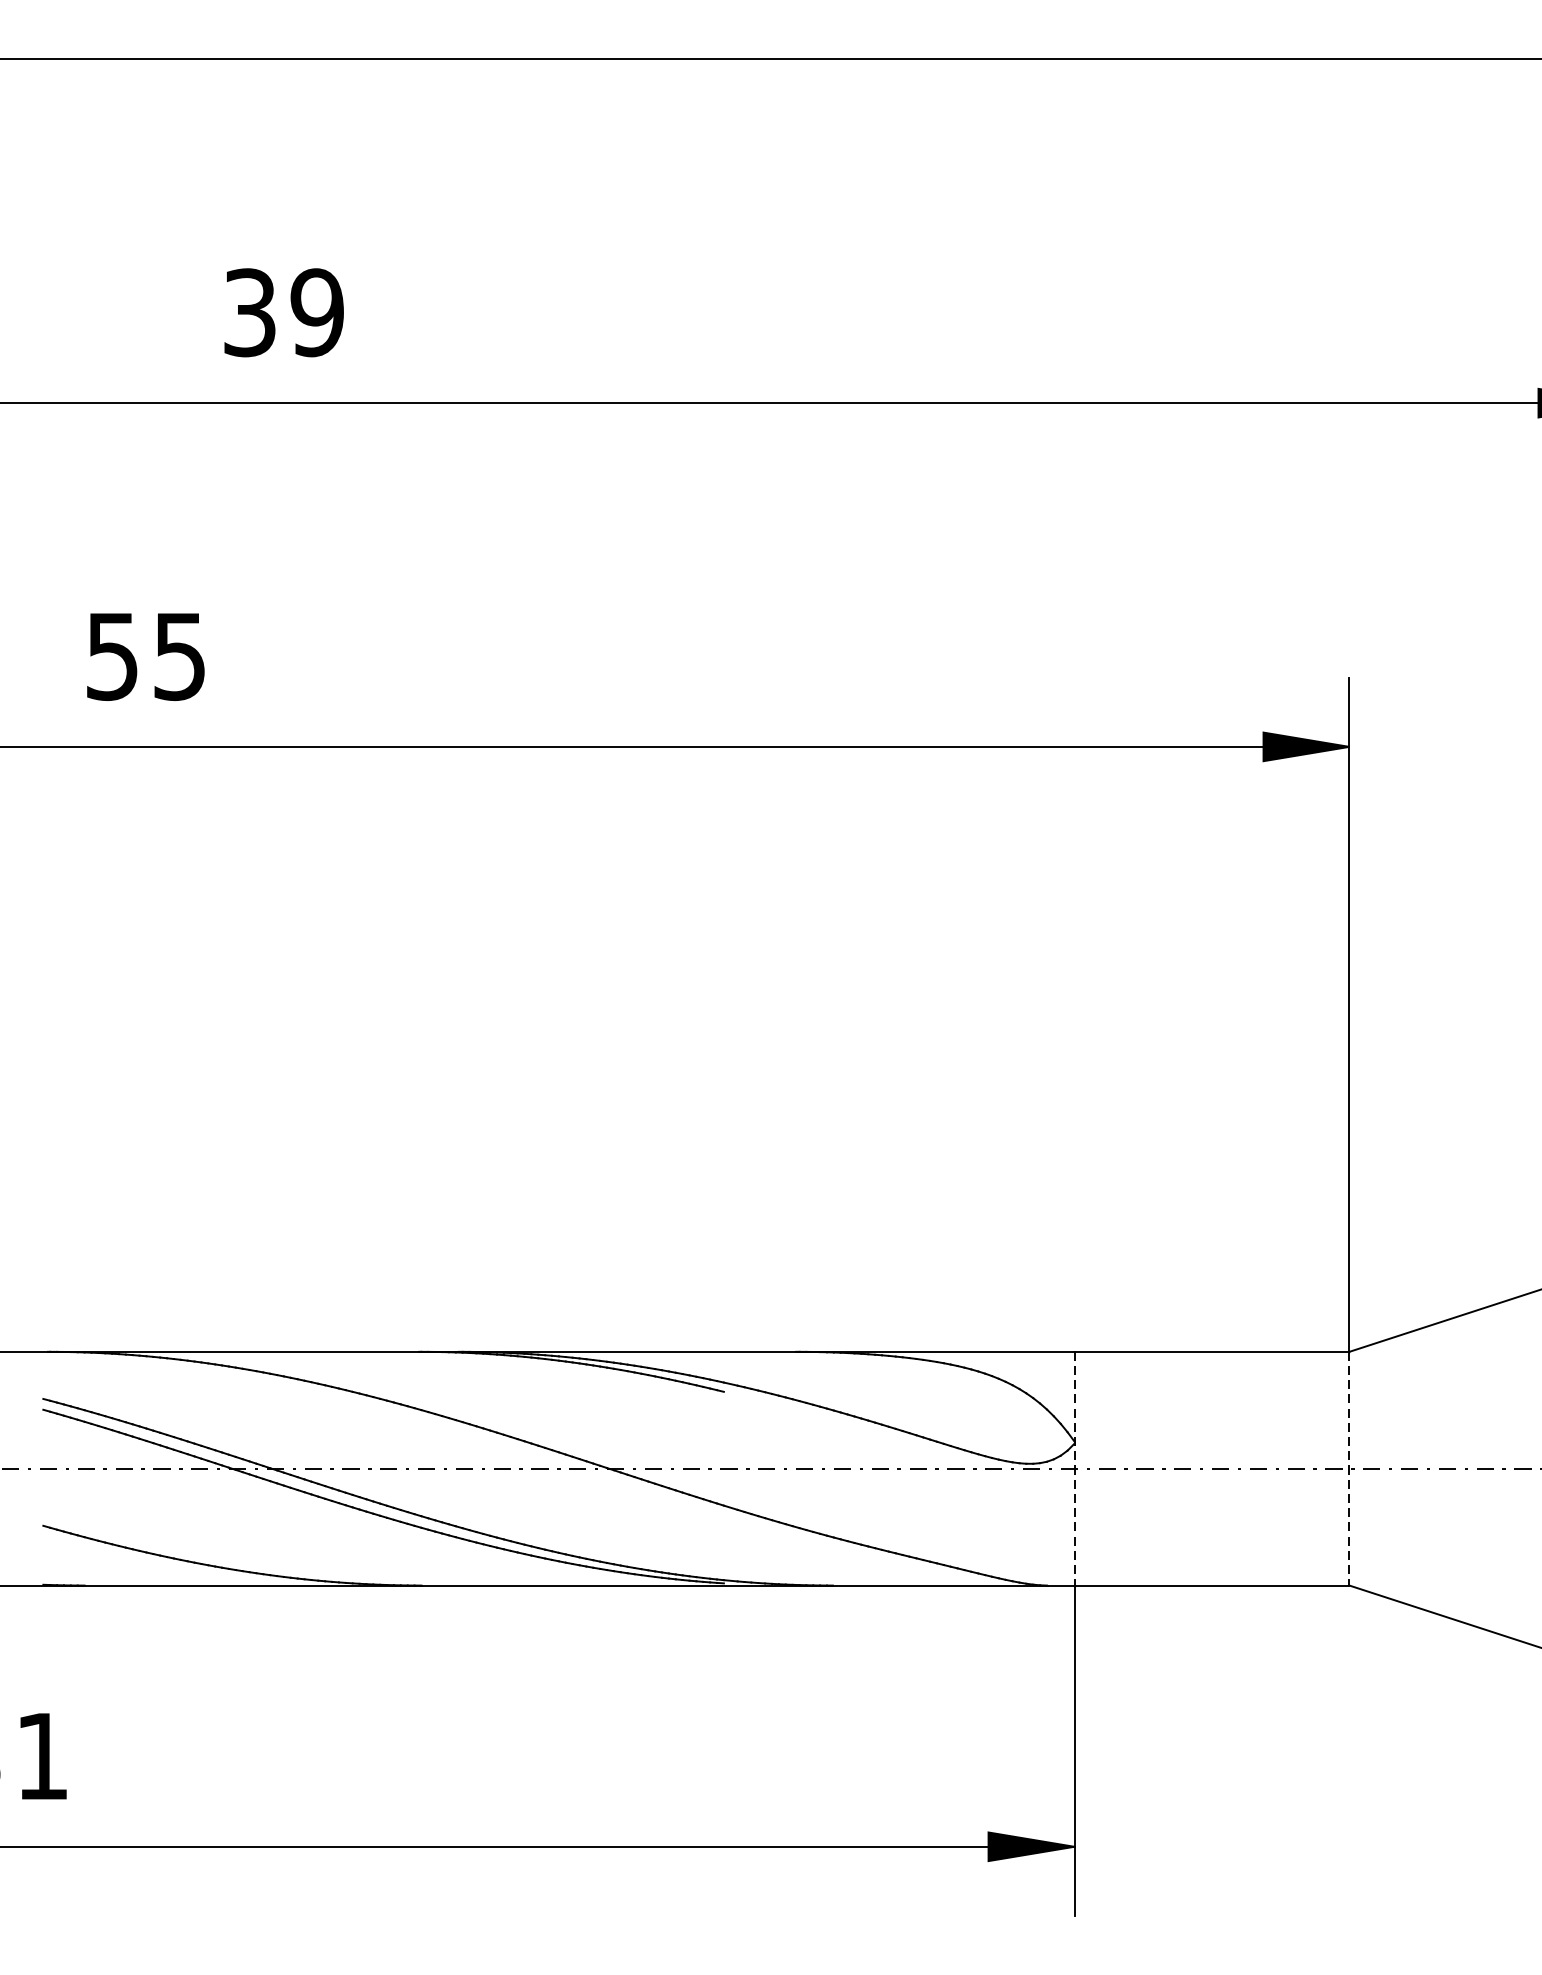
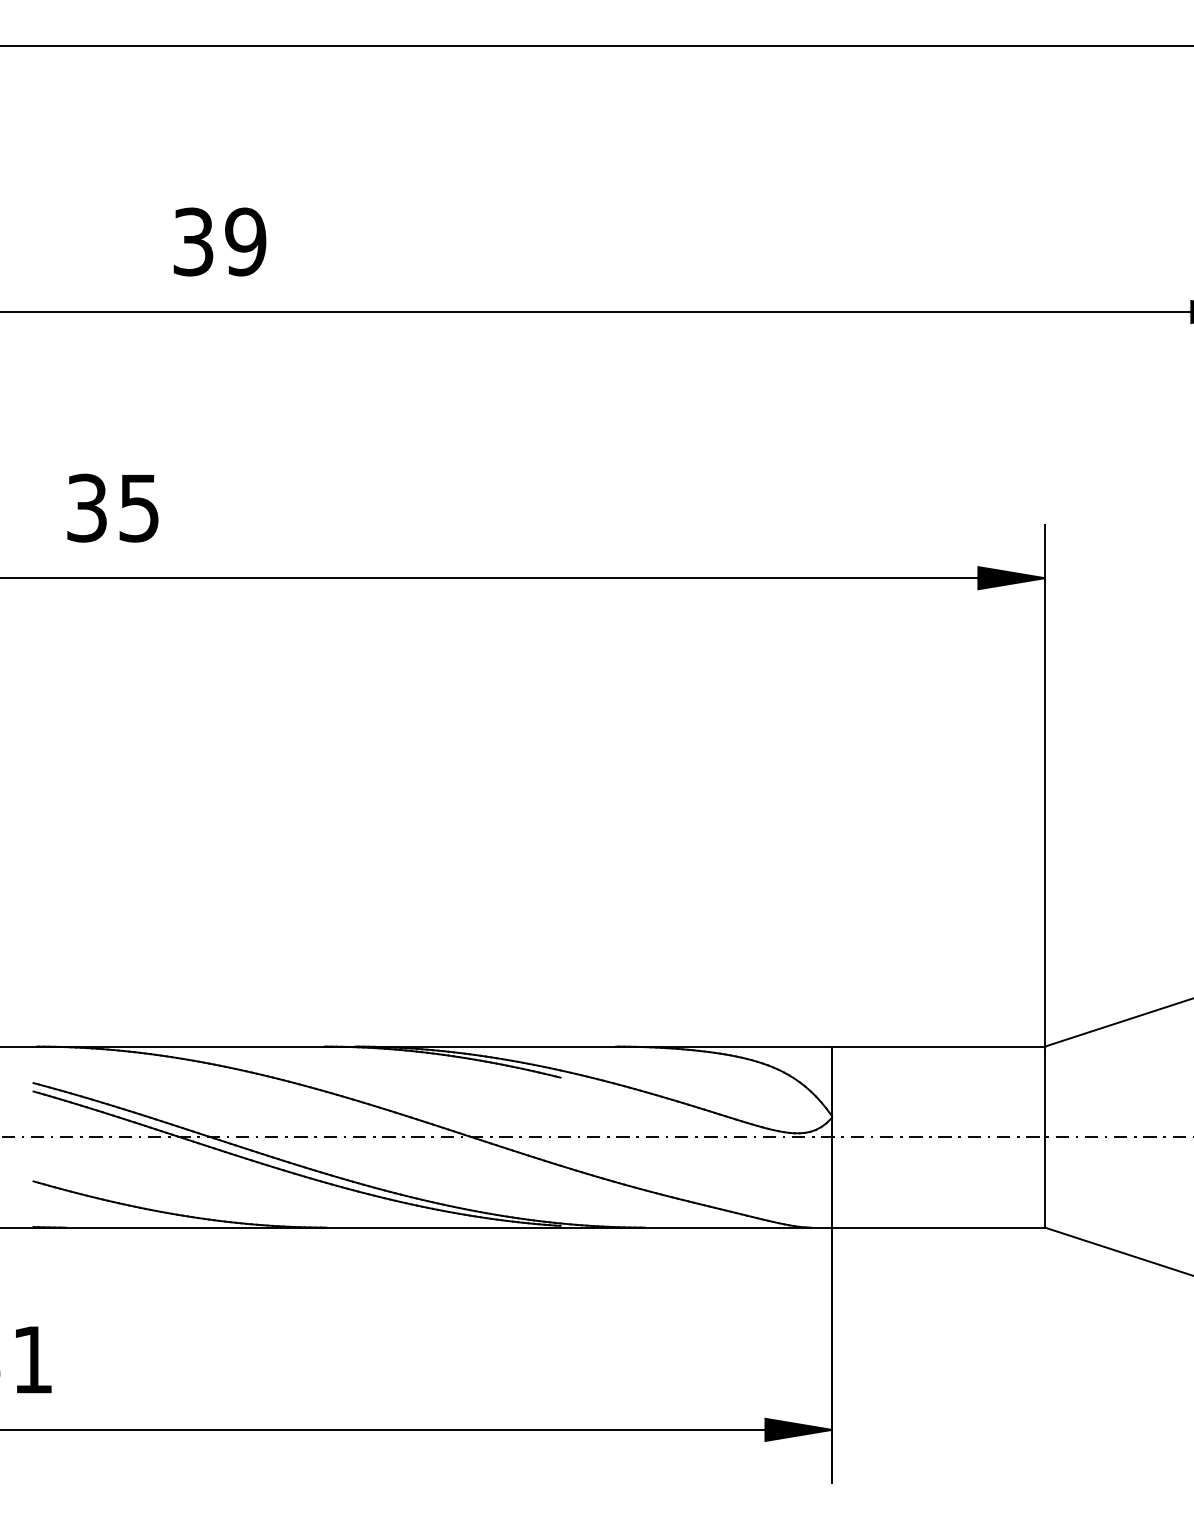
text: (111, 655) -> (86, 507), 55 -> 35
line: (1075, 1469) -> (832, 1137), dashed -> solid
line: (1348, 1469) -> (1044, 1137), dashed -> solid

